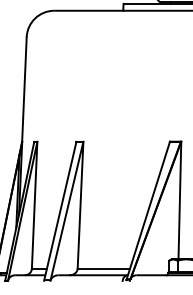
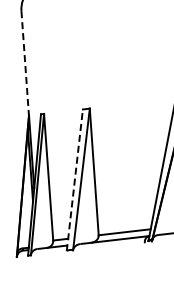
line: (24, 90) -> (25, 64), solid -> dashed
line: (60, 210) -> (74, 179), solid -> dashed

